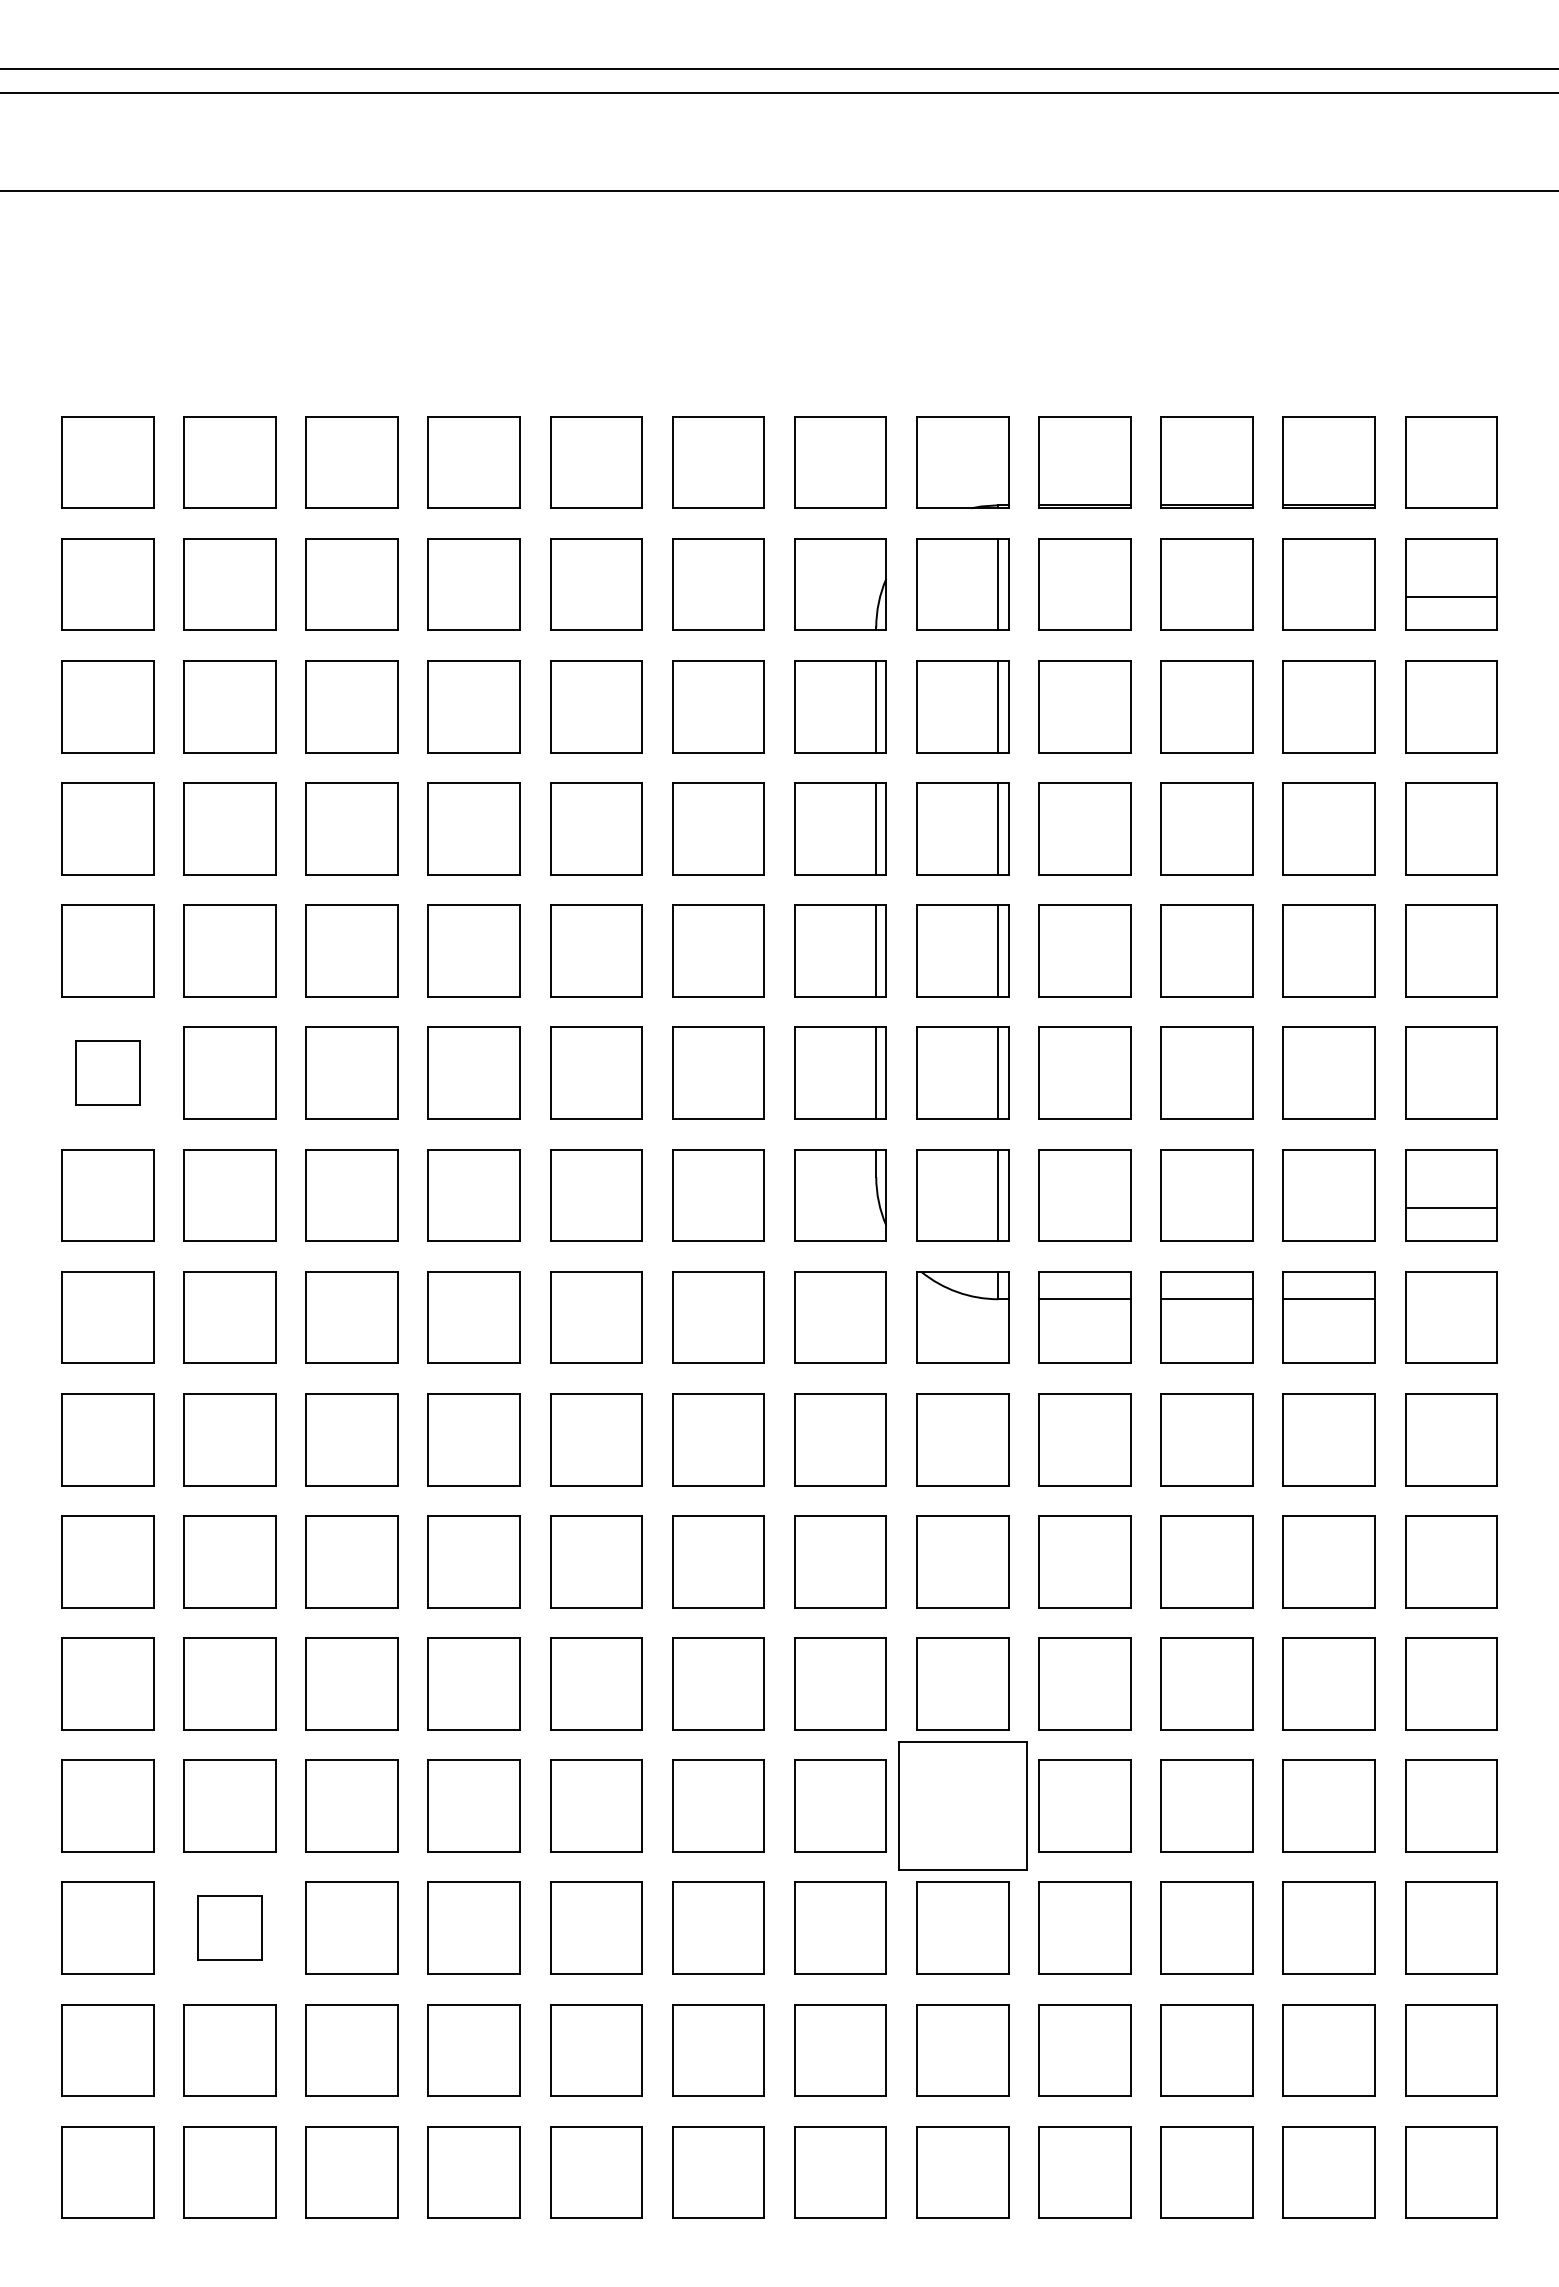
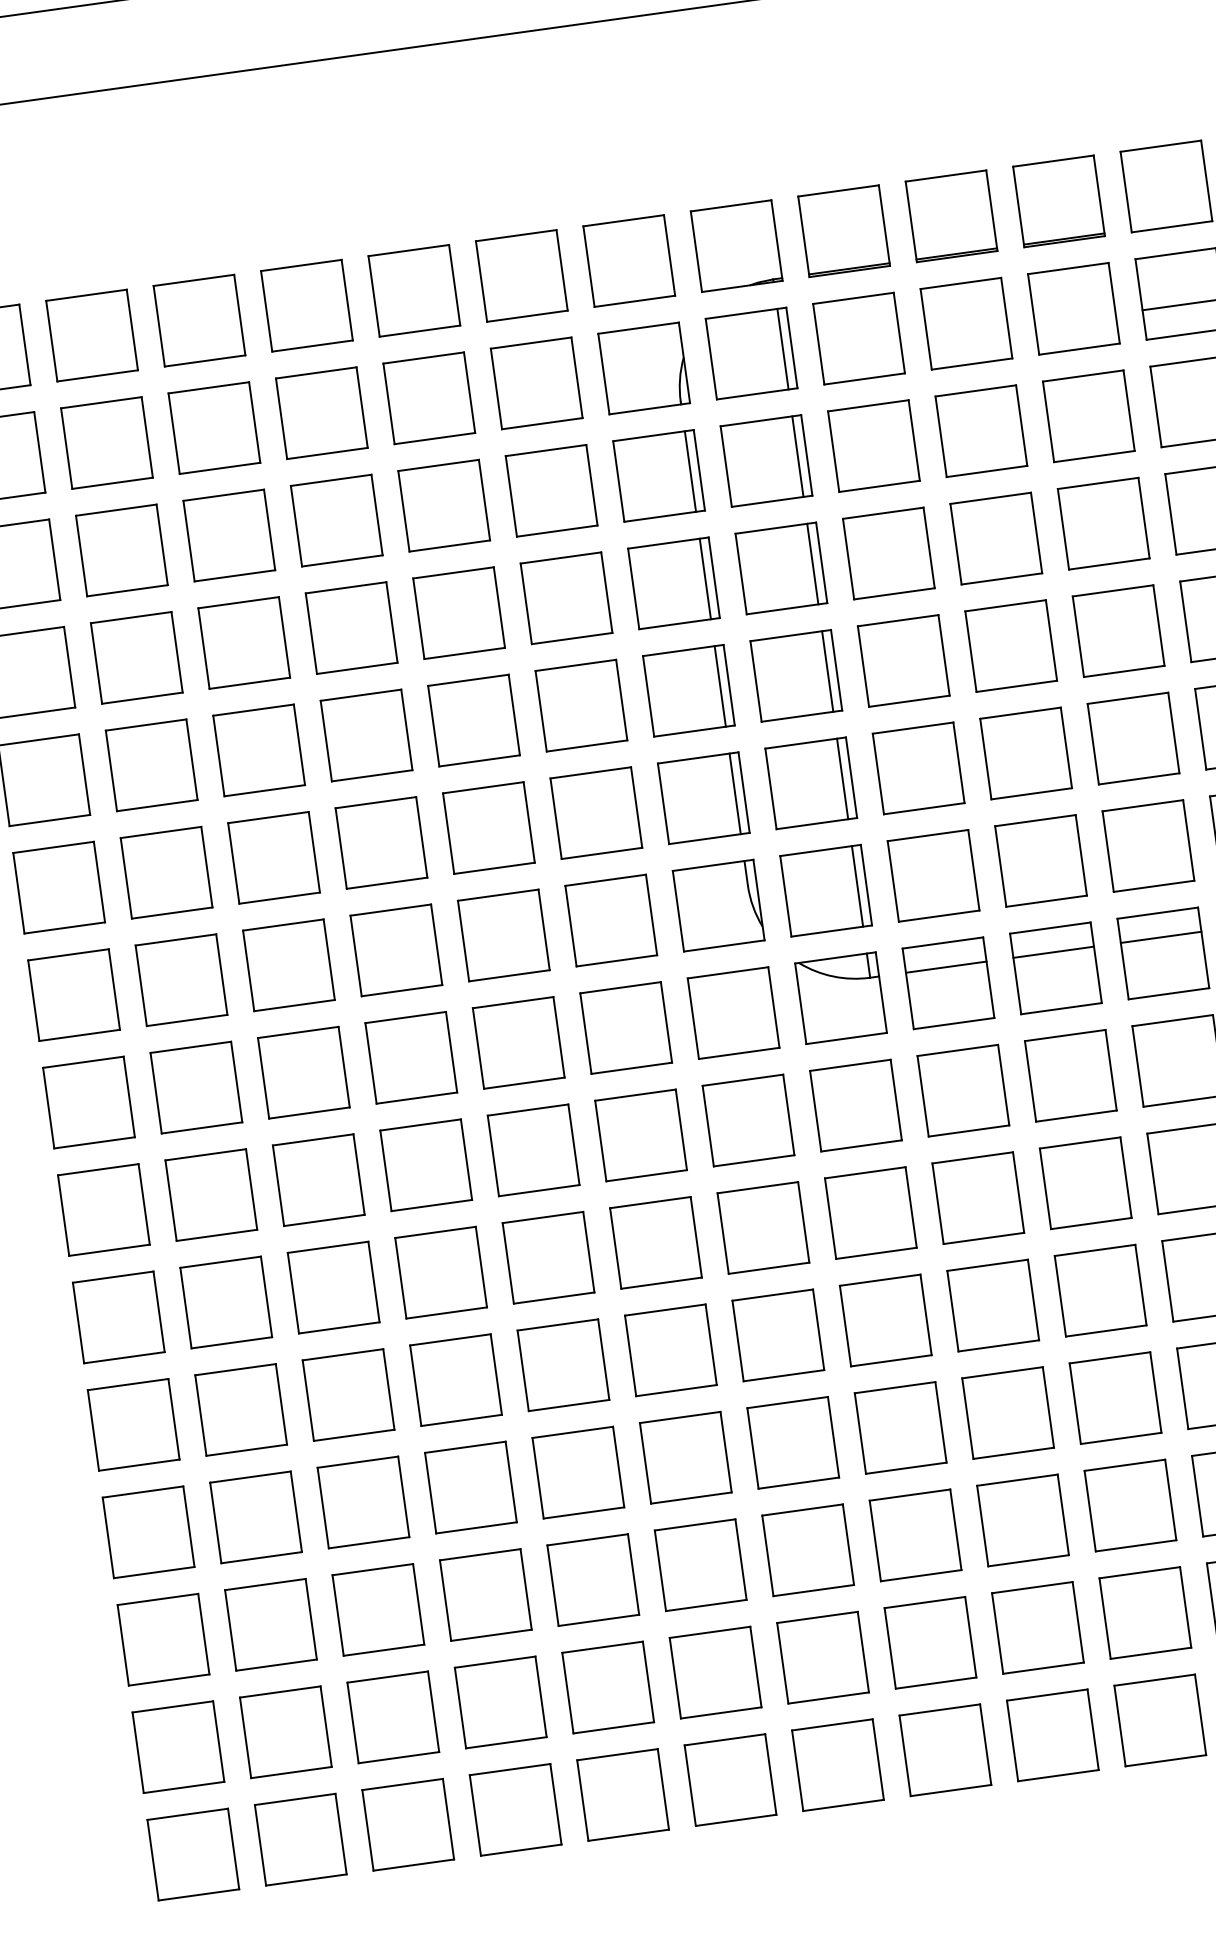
part: (107, 1072) -> (58, 887), size x1.43
part: (962, 1805) -> (900, 1427), size x0.71
part: (229, 1927) -> (270, 1624), size x1.43

